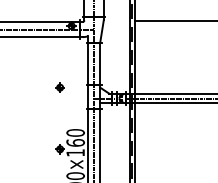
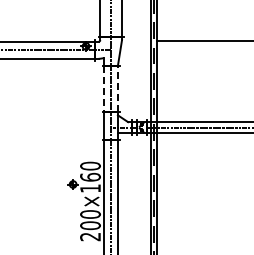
line: (99, 63) -> (117, 88), solid -> dashed
line: (88, 64) -> (104, 89), solid -> dashed
part: (59, 87) -> (72, 115), removed

